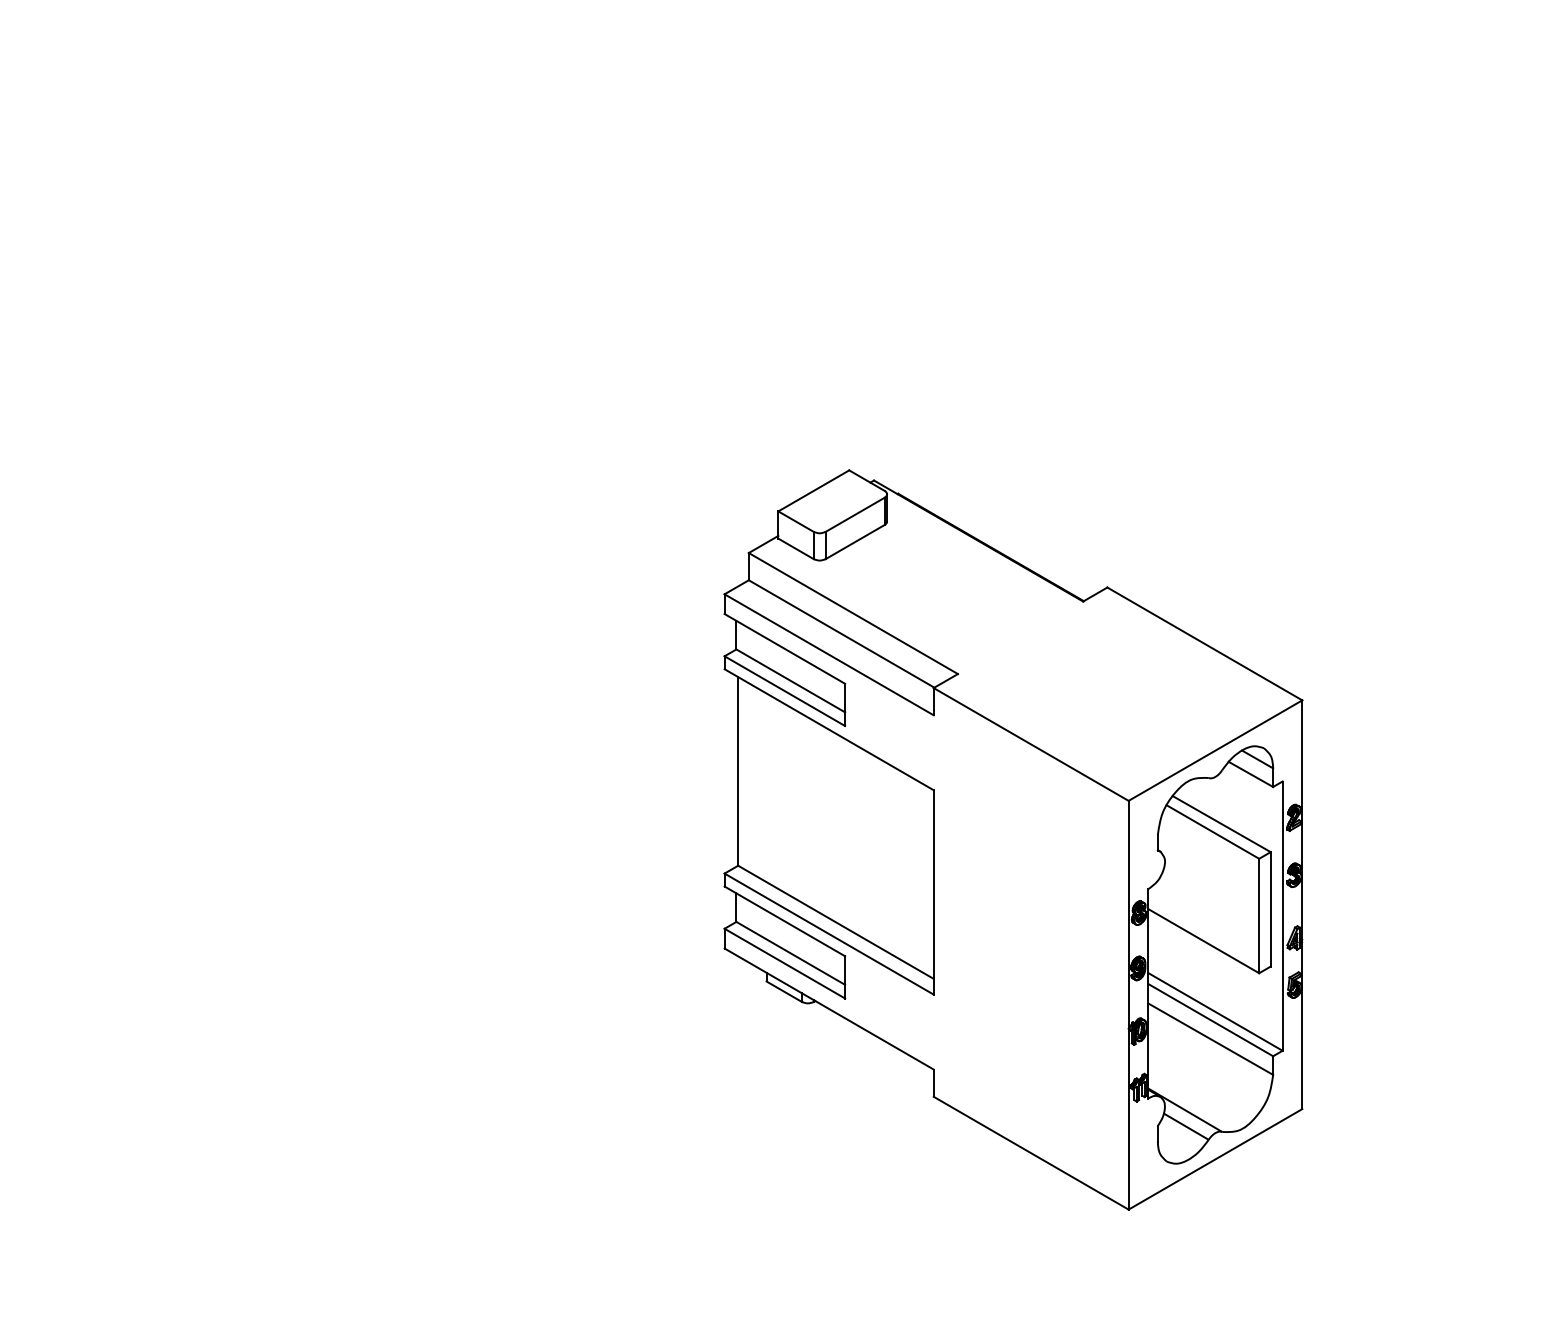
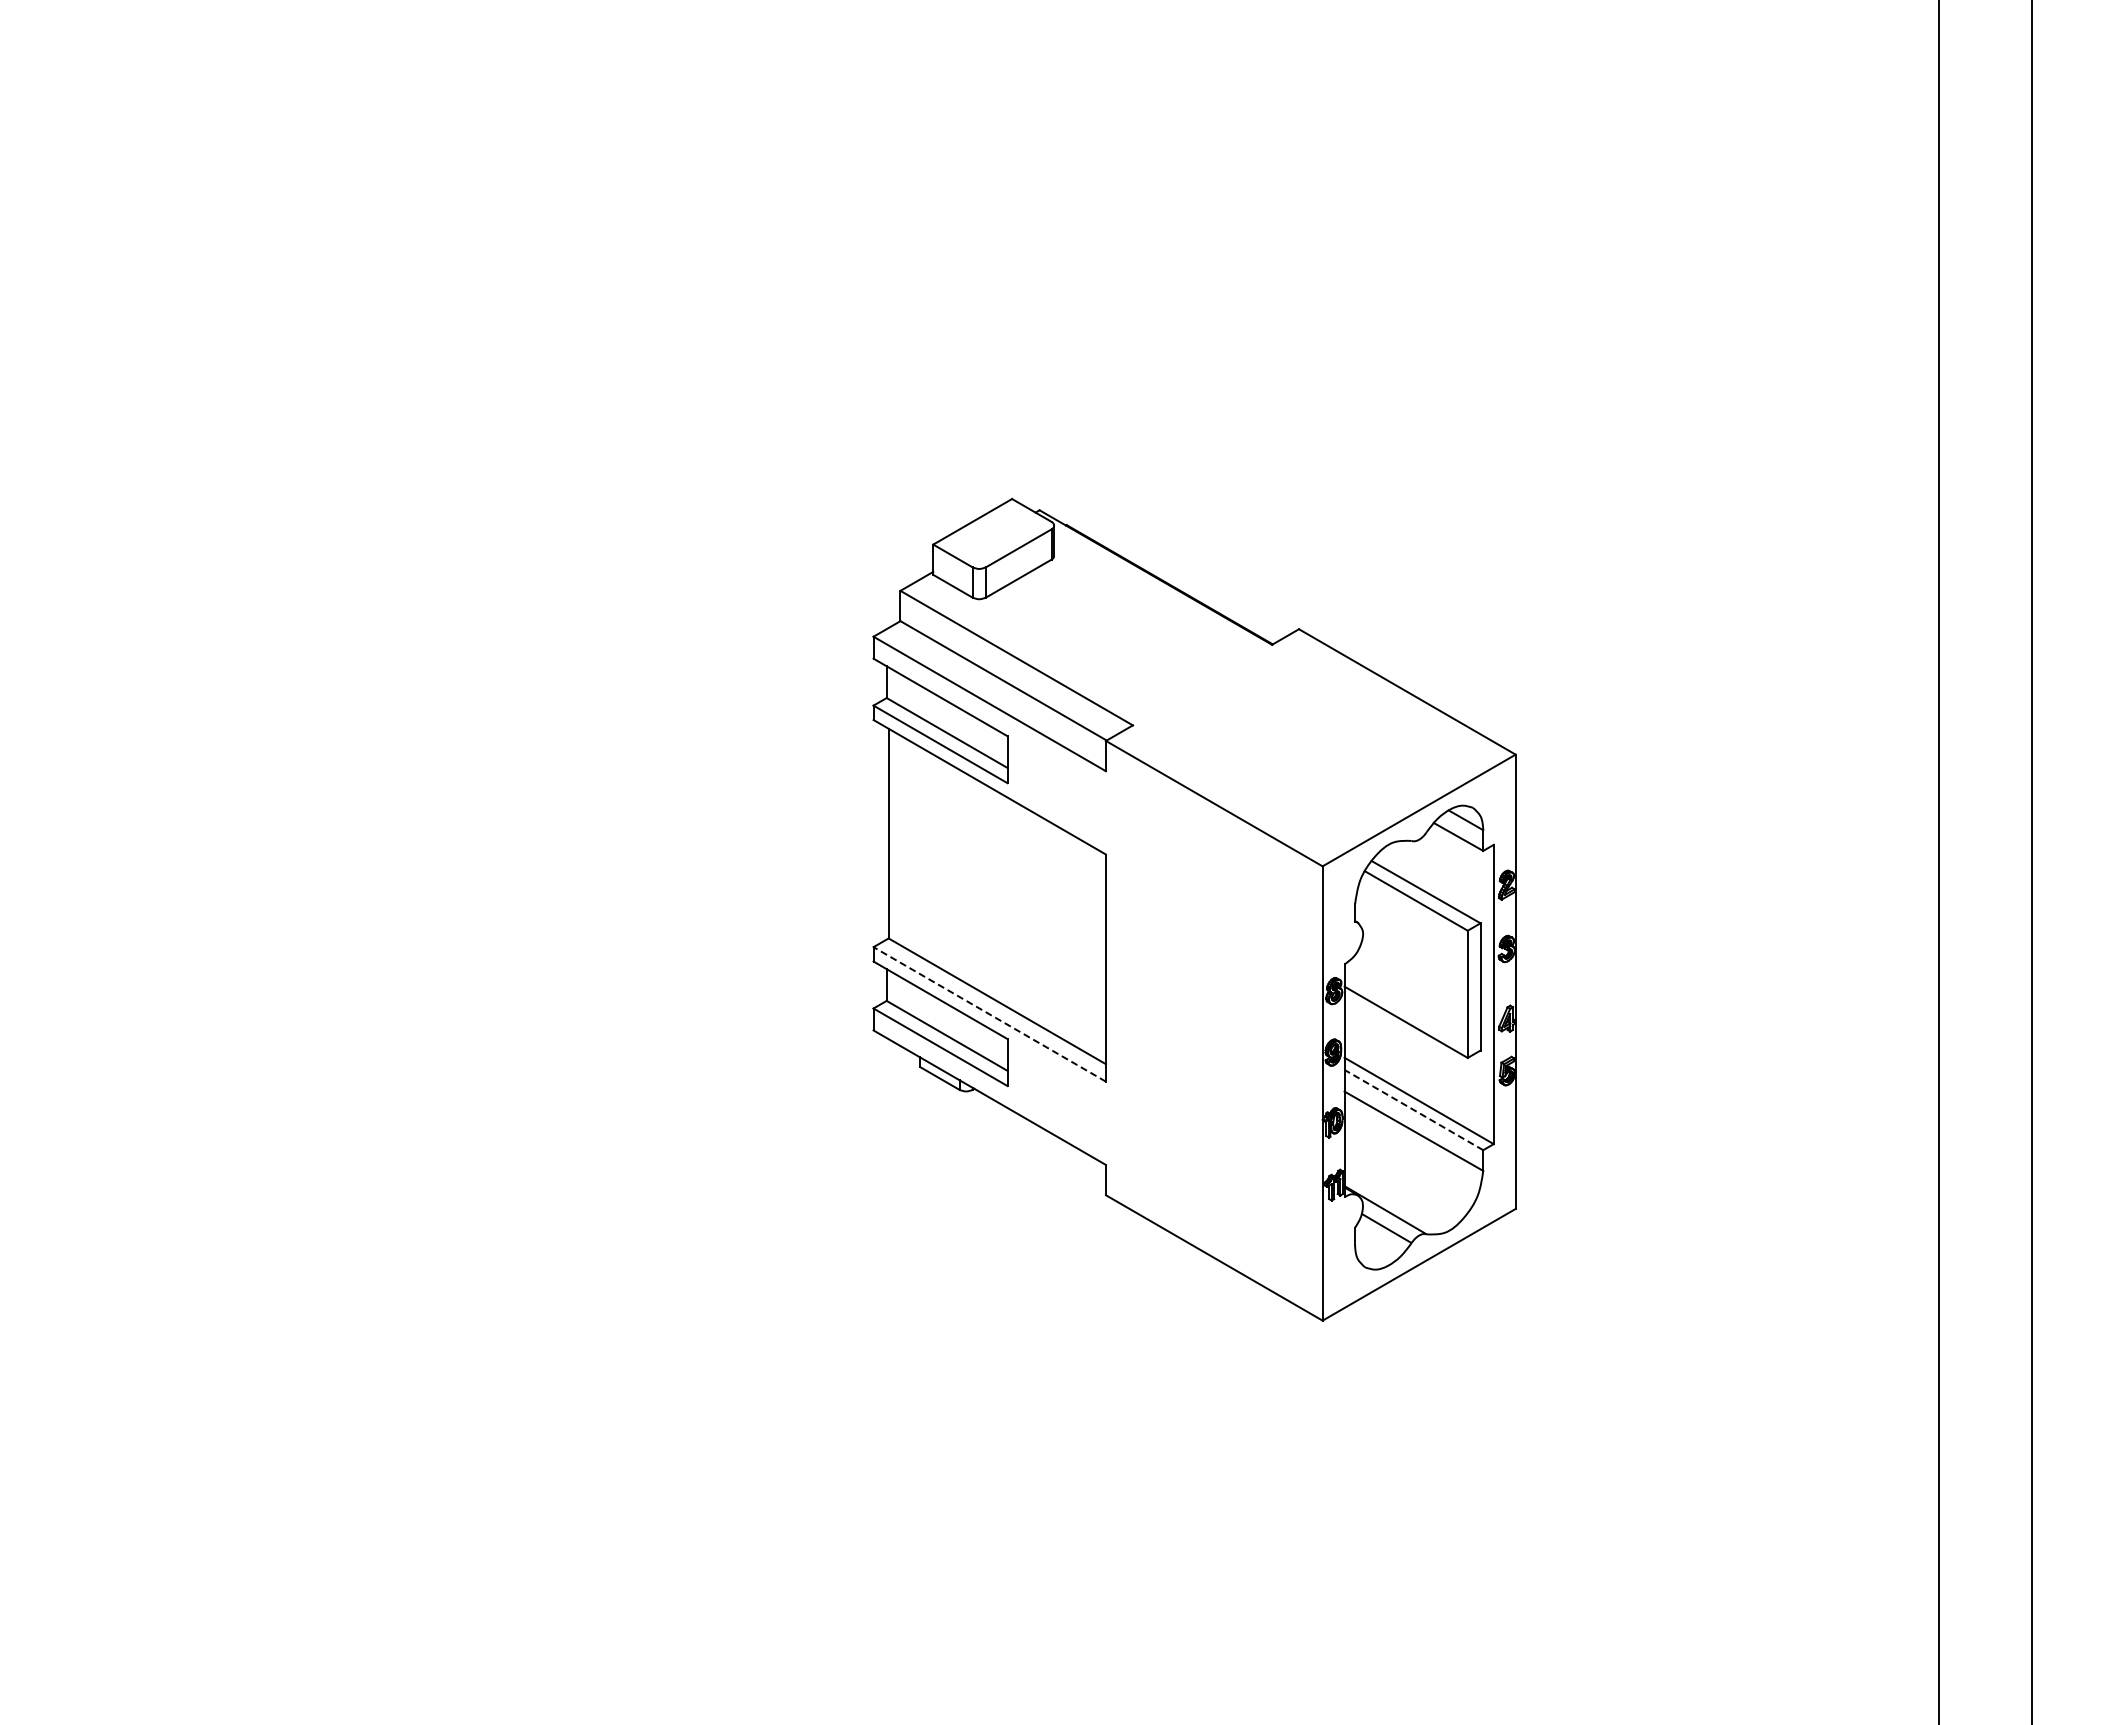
line: (828, 934) -> (989, 1014), solid -> dashed
line: (1210, 1019) -> (1413, 1109), solid -> dashed

